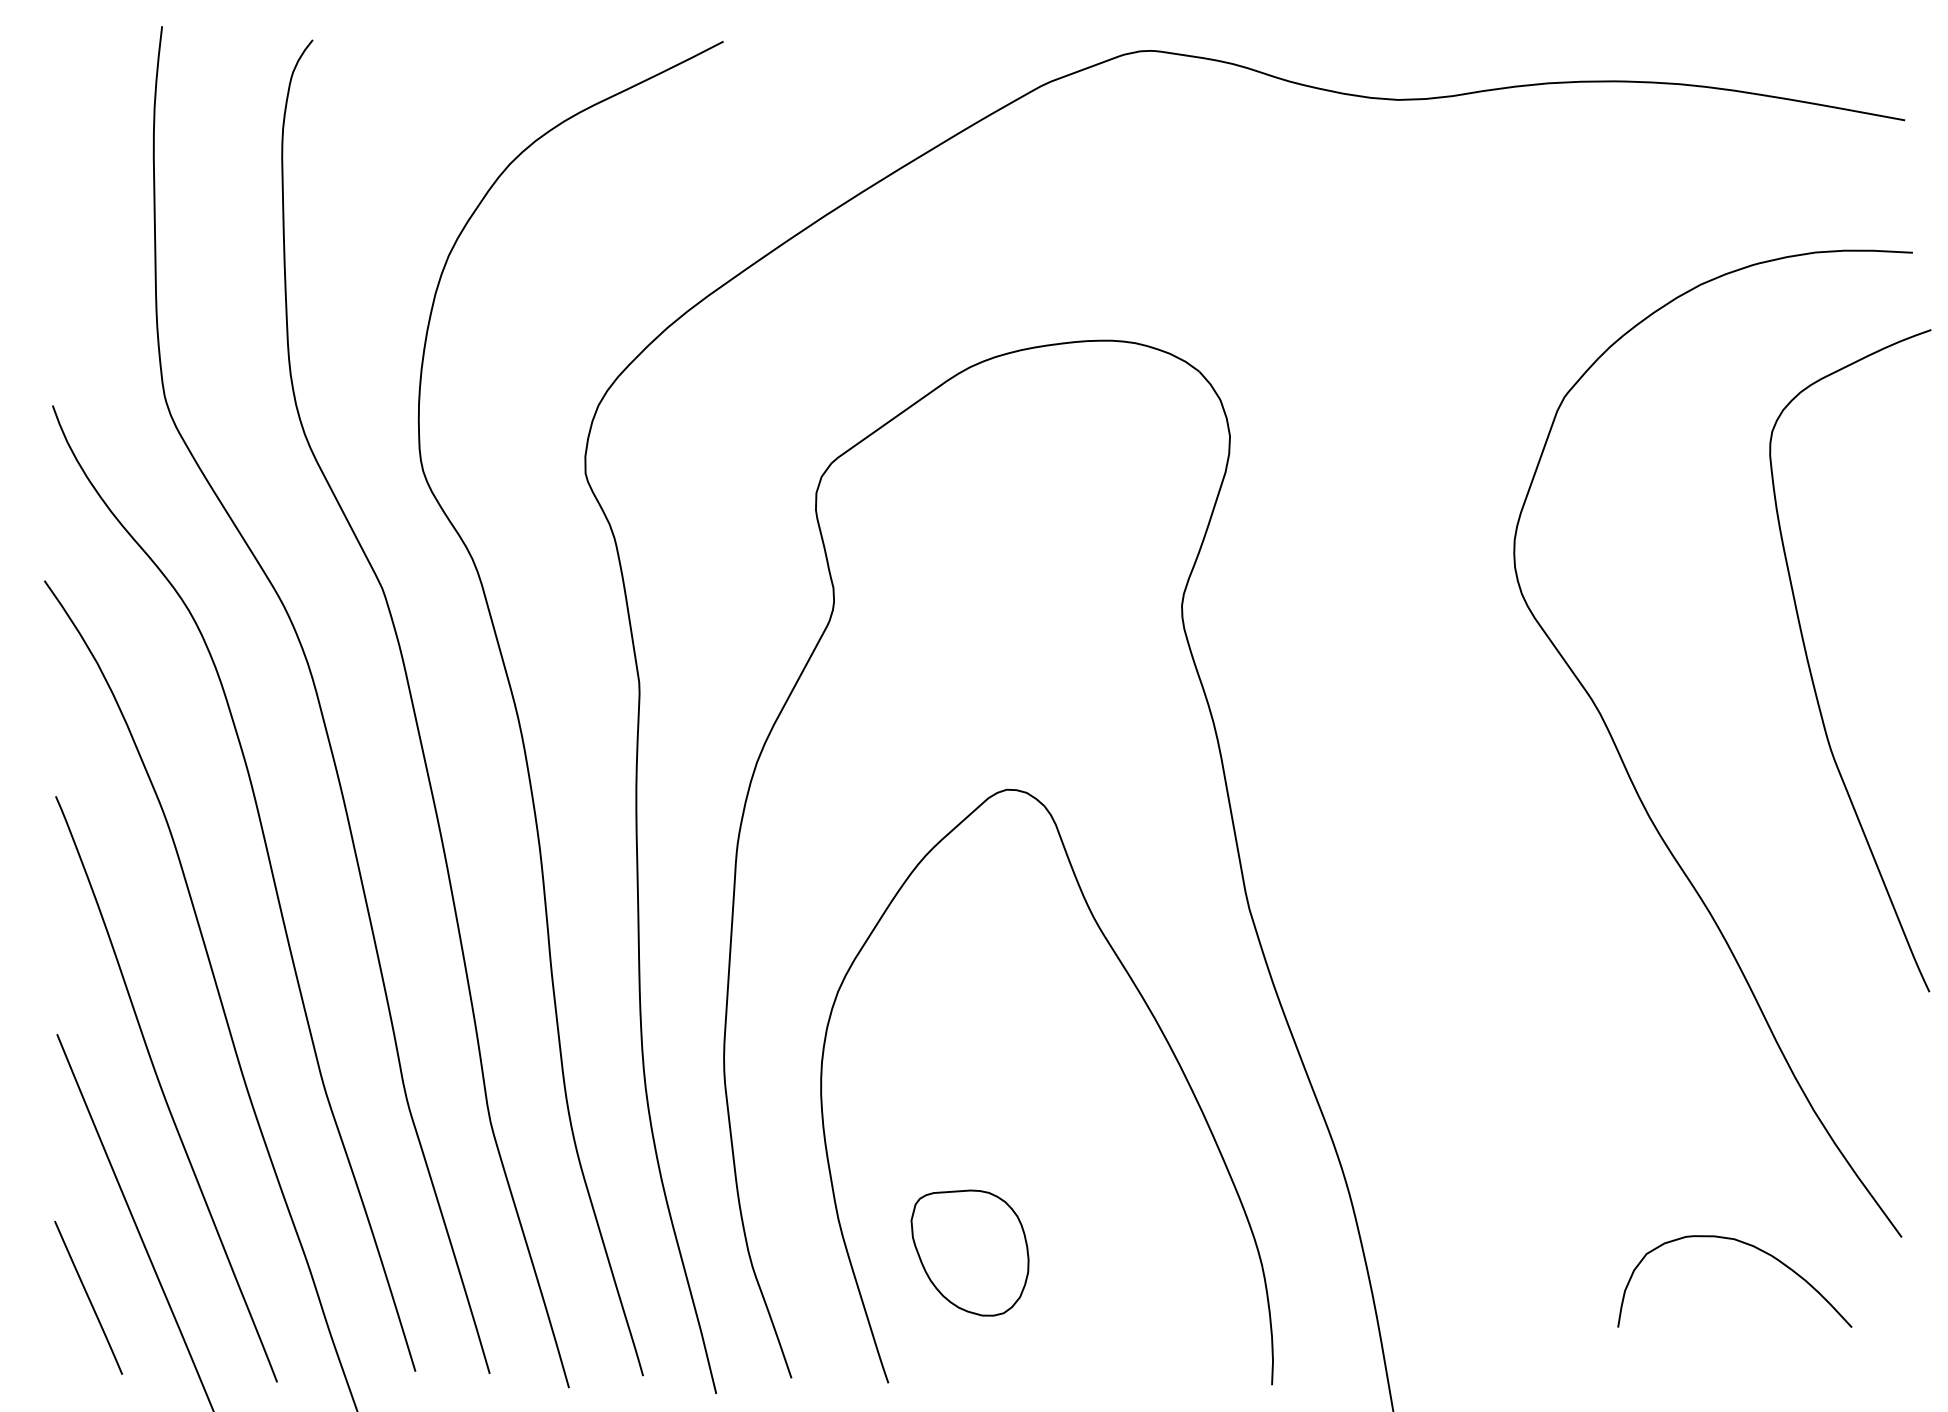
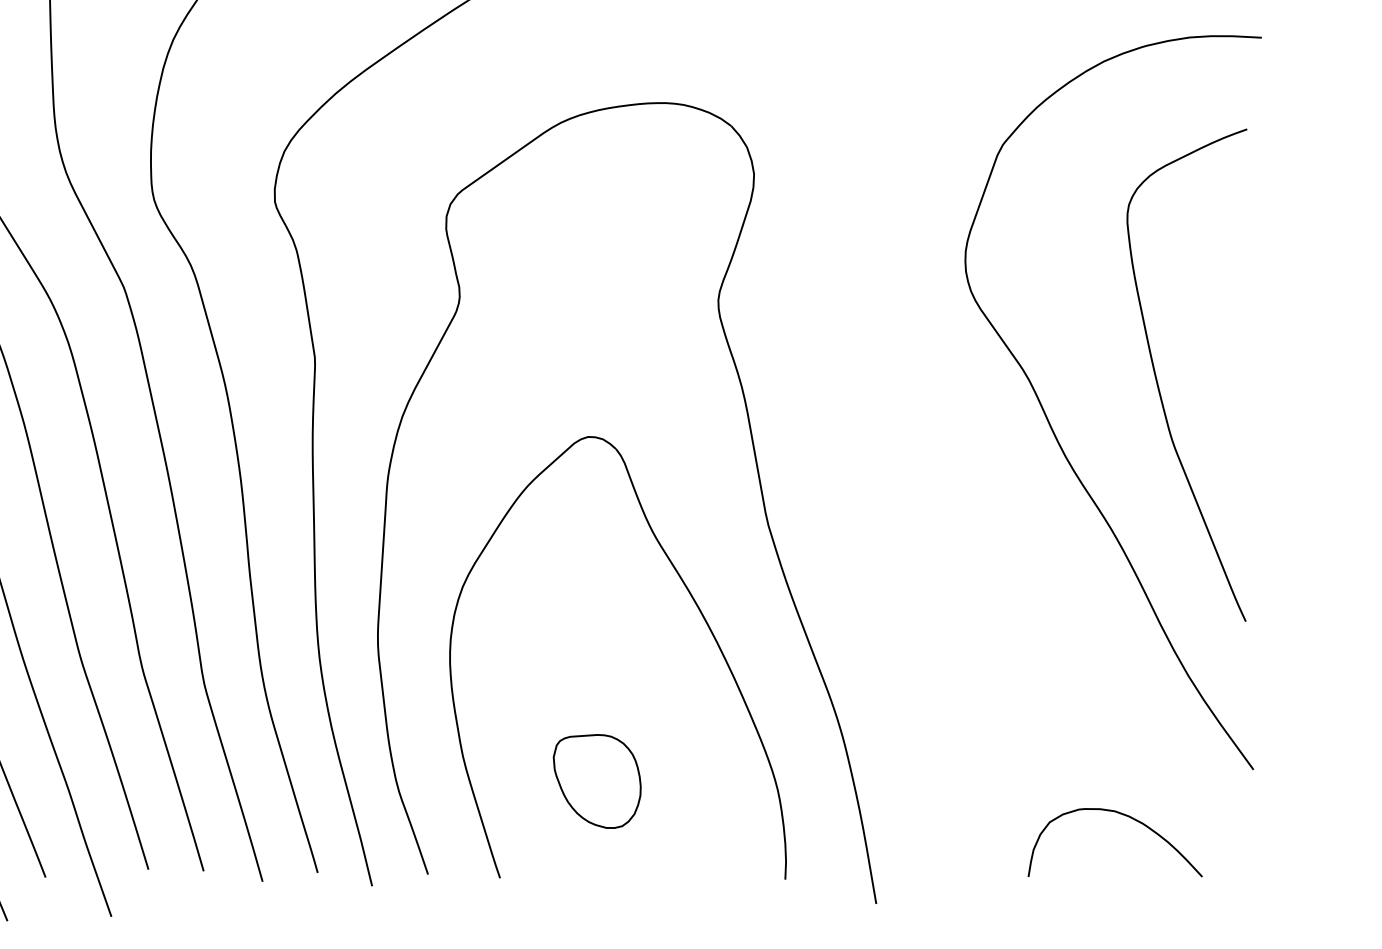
curve: (1811, 671) -> (1158, 383), moved
curve: (1750, 1246) -> (1126, 816), moved
part: (969, 1252) -> (596, 781), moved

